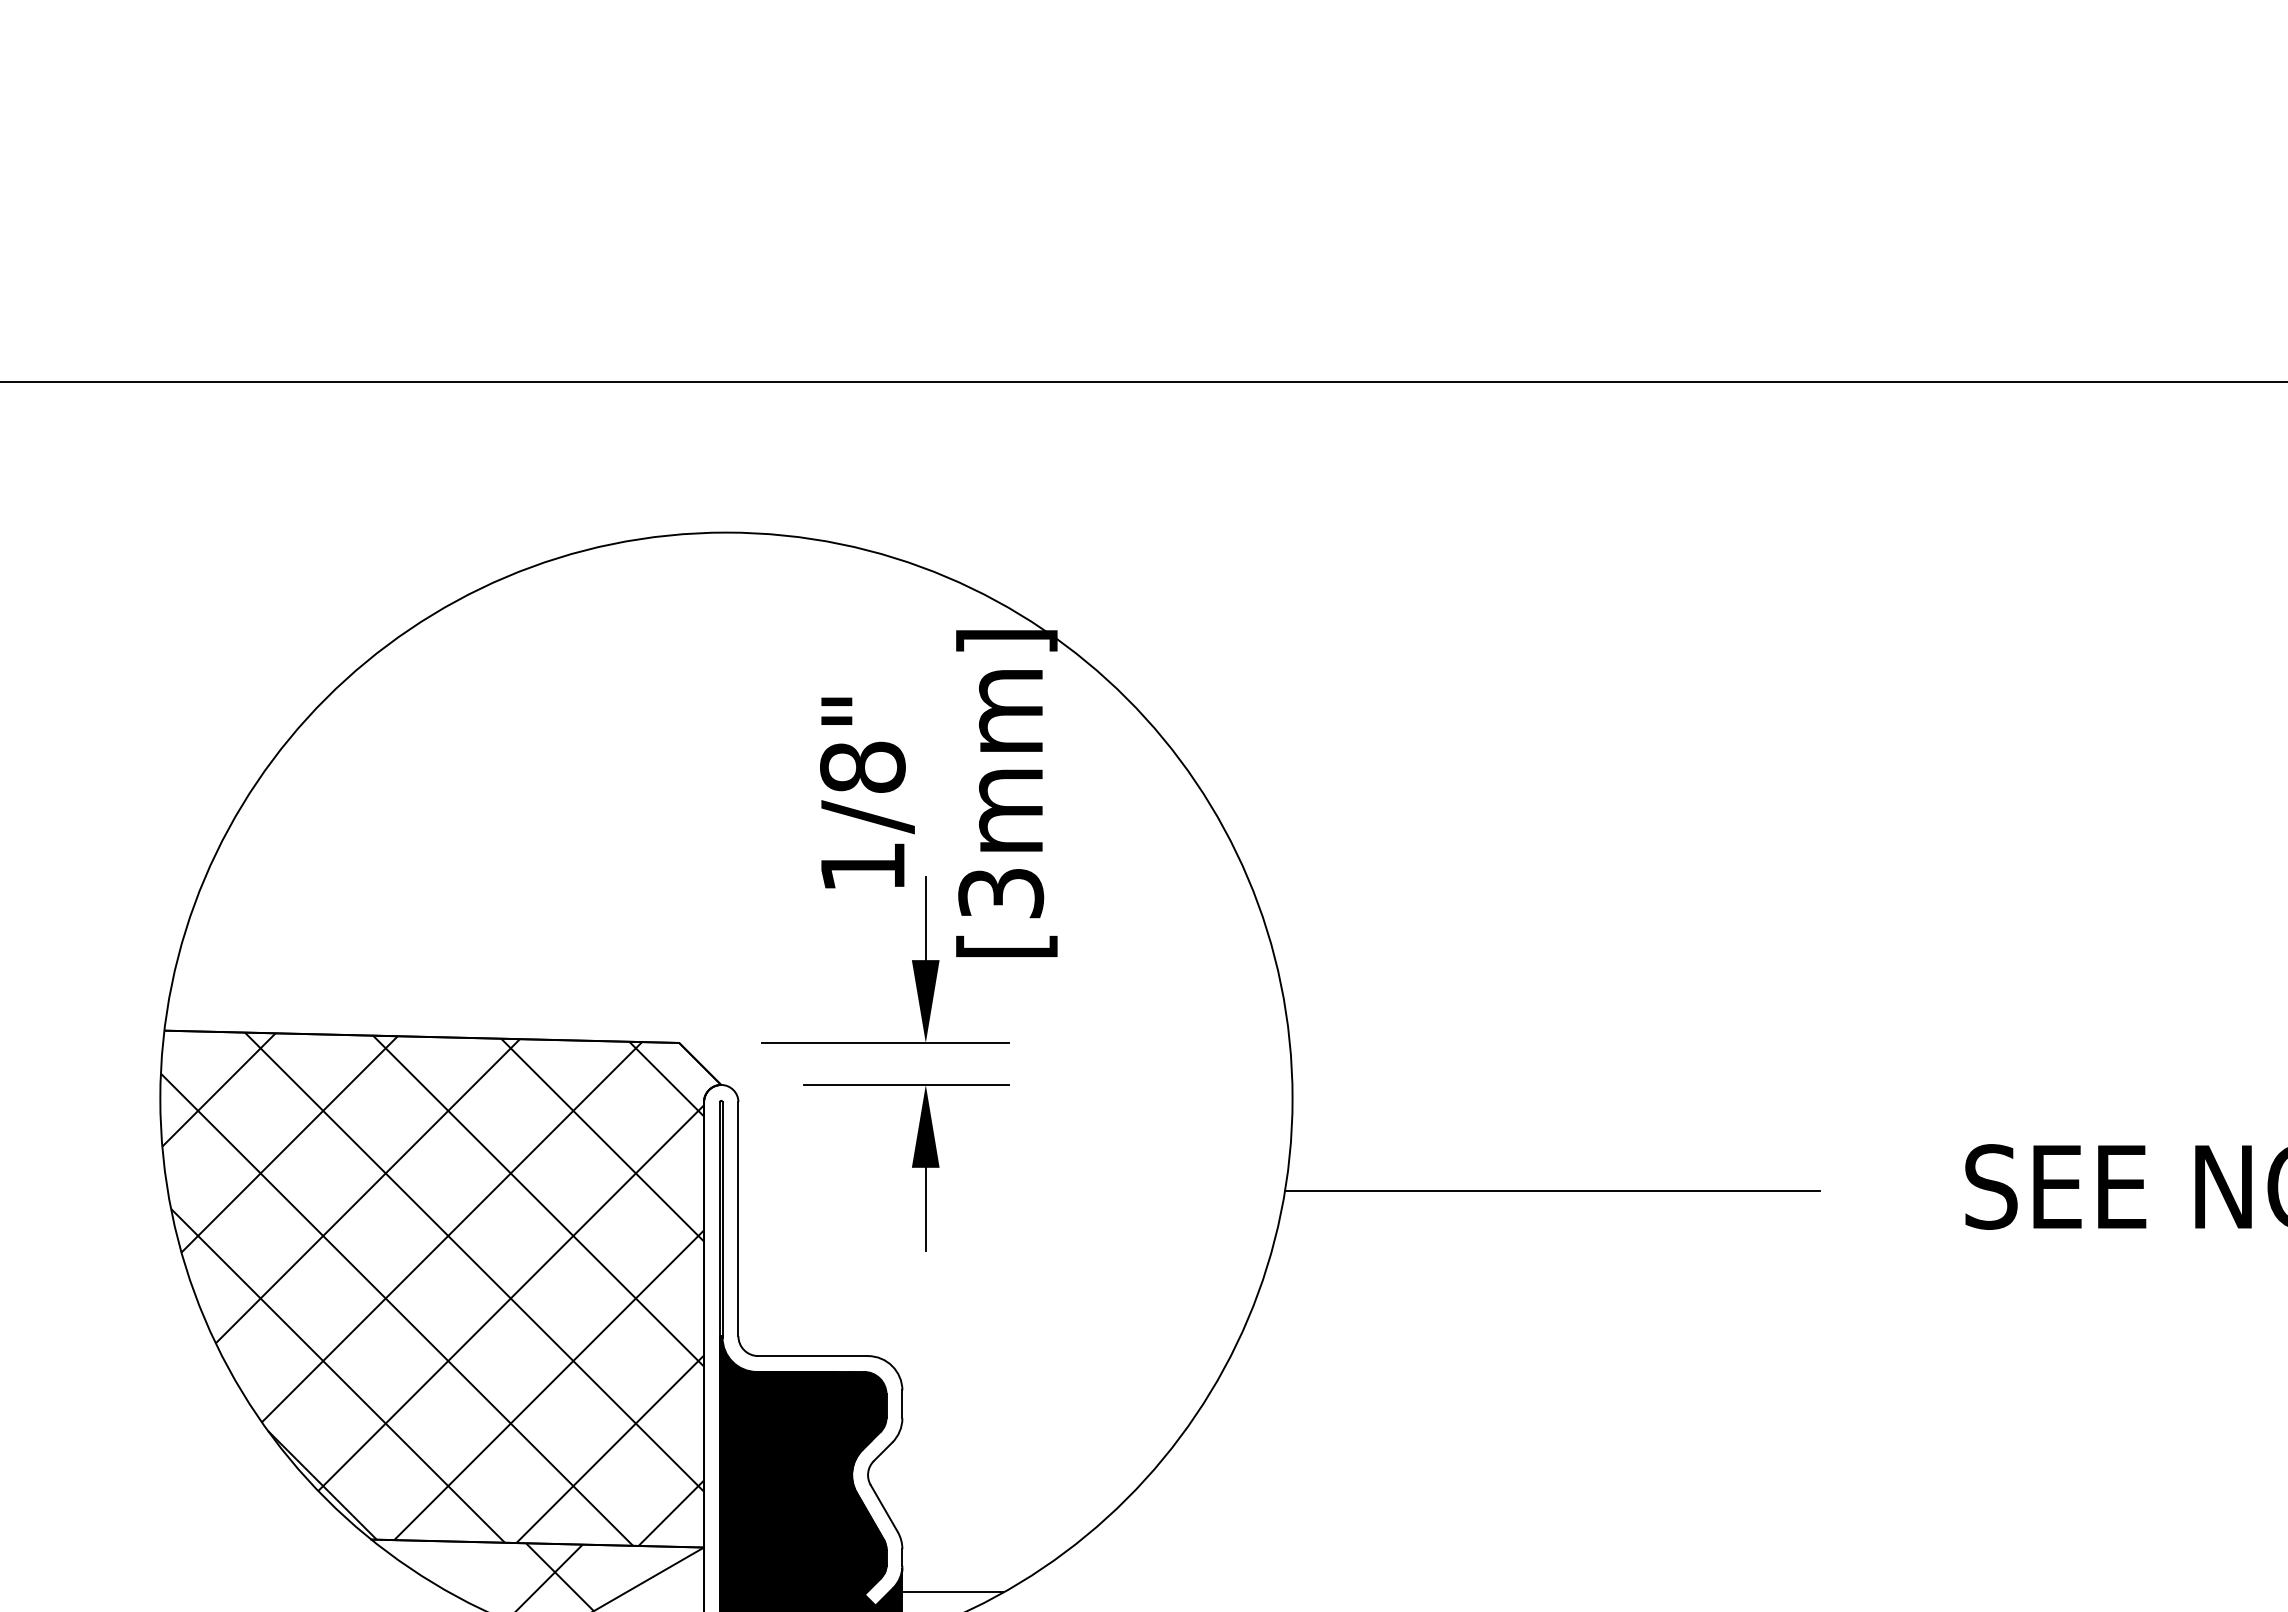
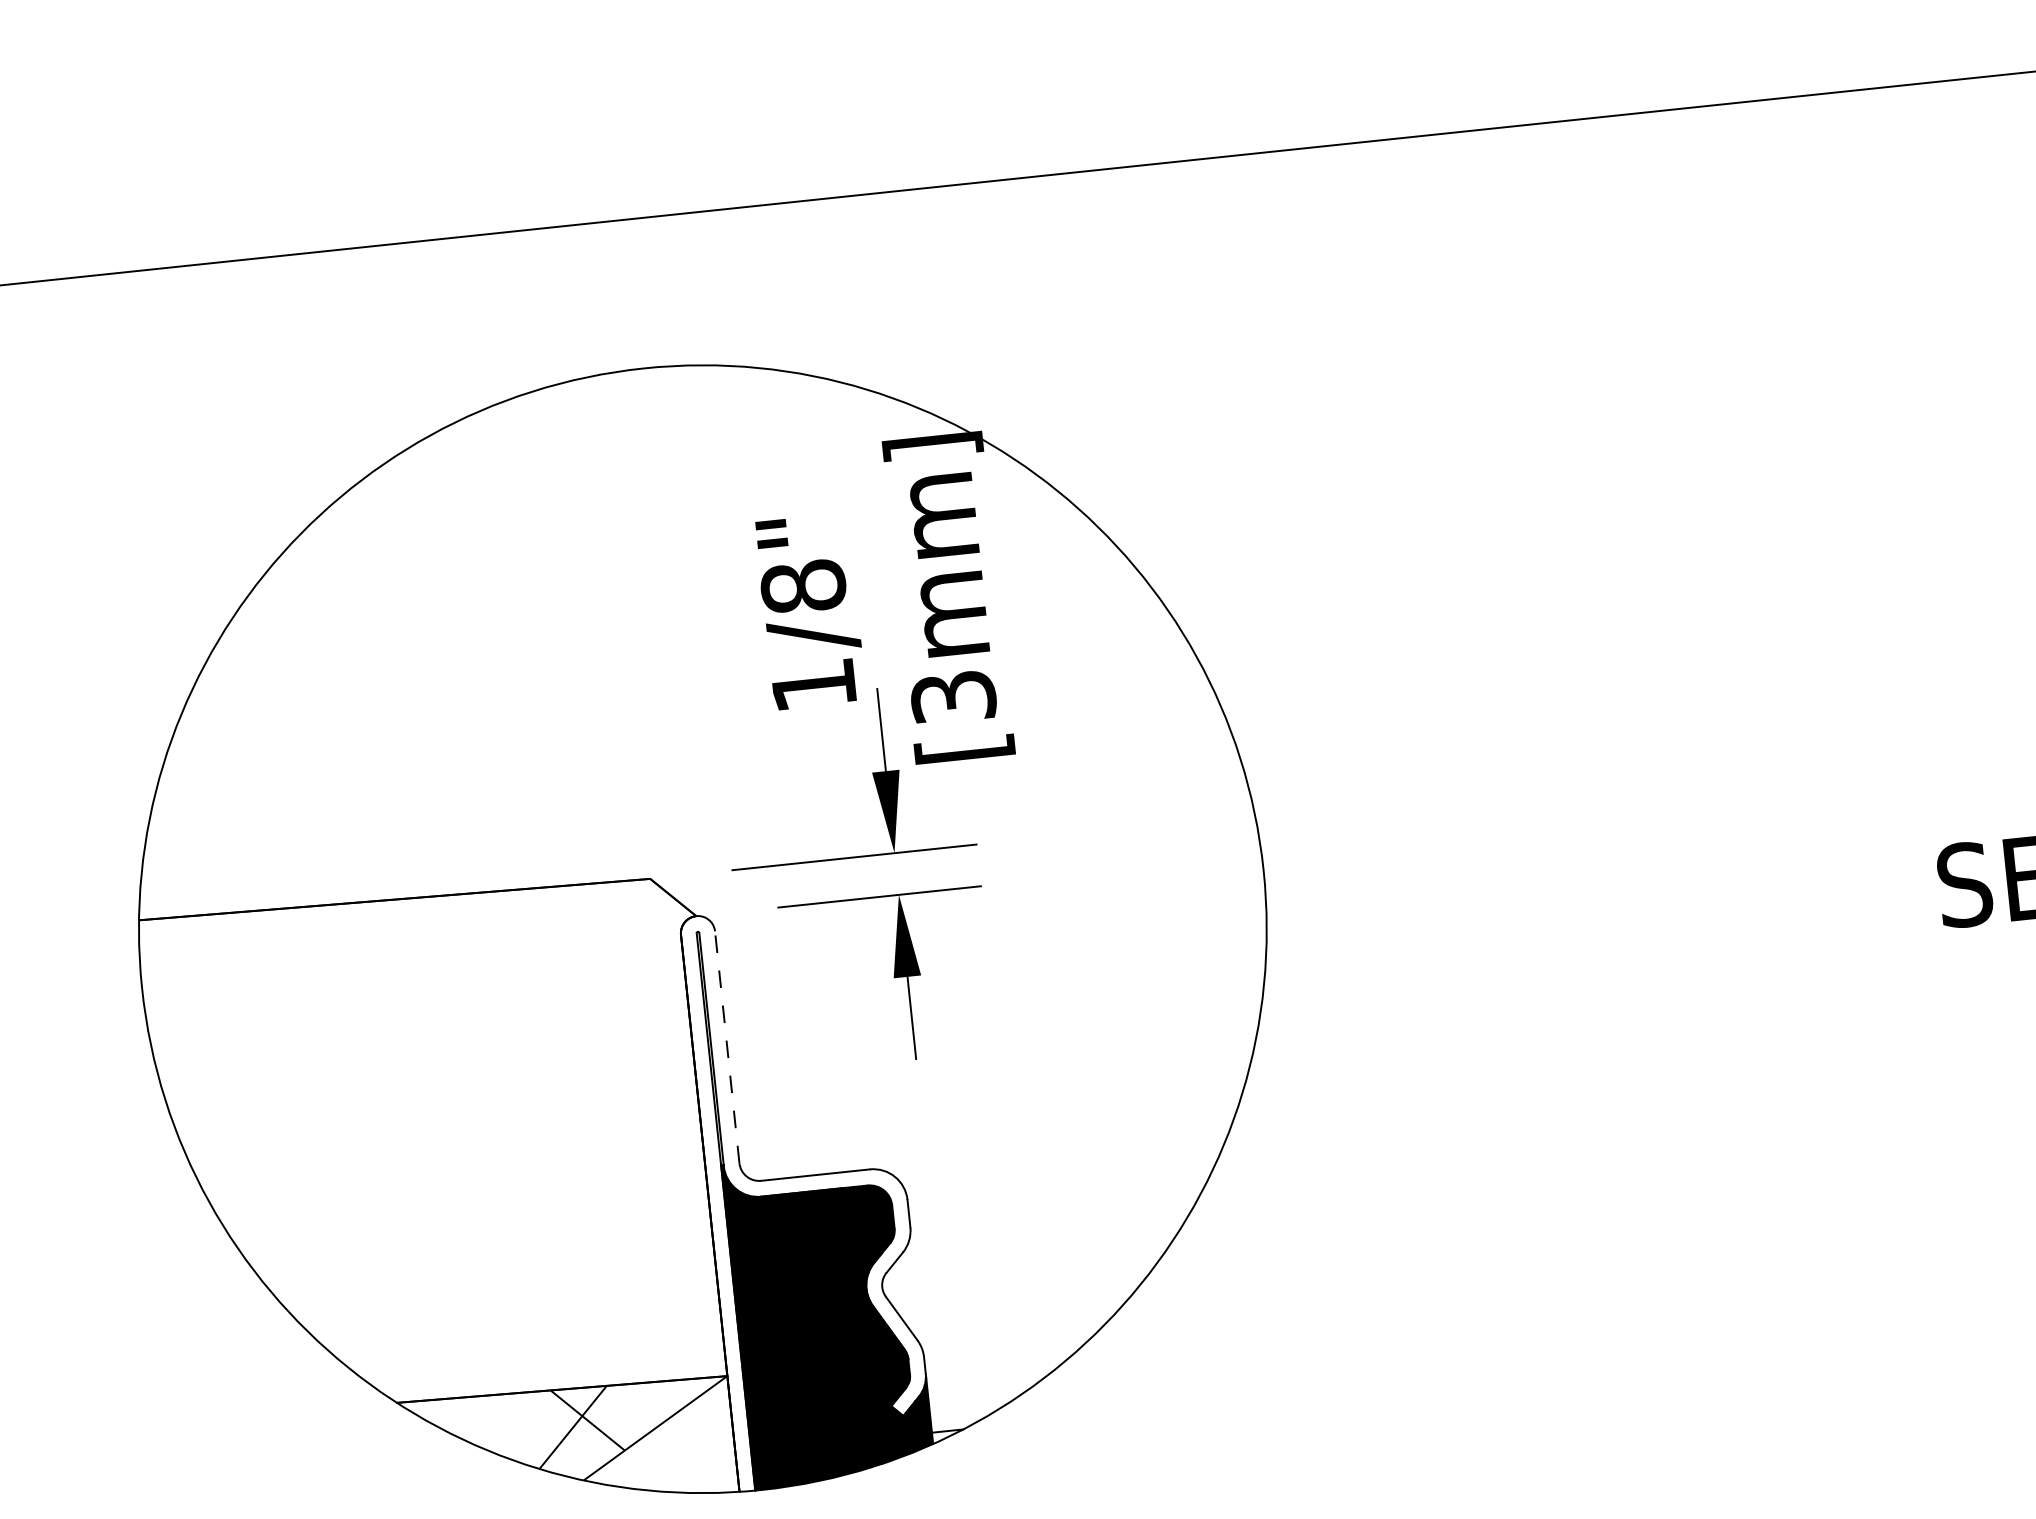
line: (1552, 1190) -> (1530, 934), removed
line: (738, 1218) -> (727, 1046), solid -> dashed
hatch: (432, 1288) -> (431, 1147), removed
line: (952, 1592) -> (978, 1394), removed

